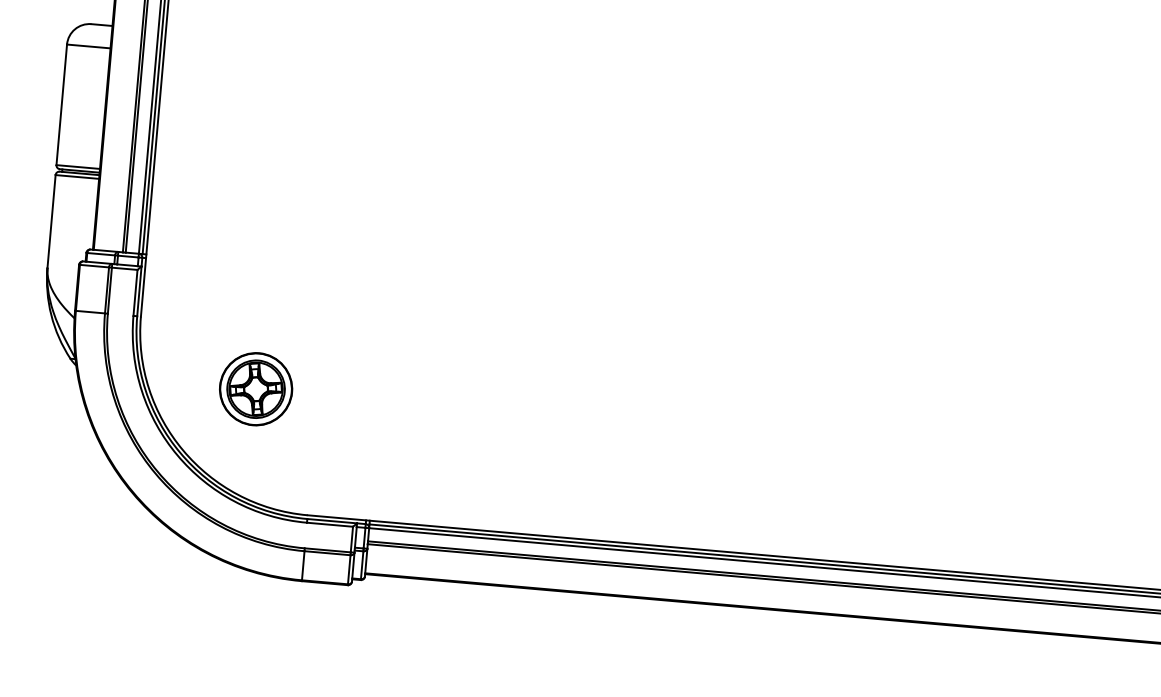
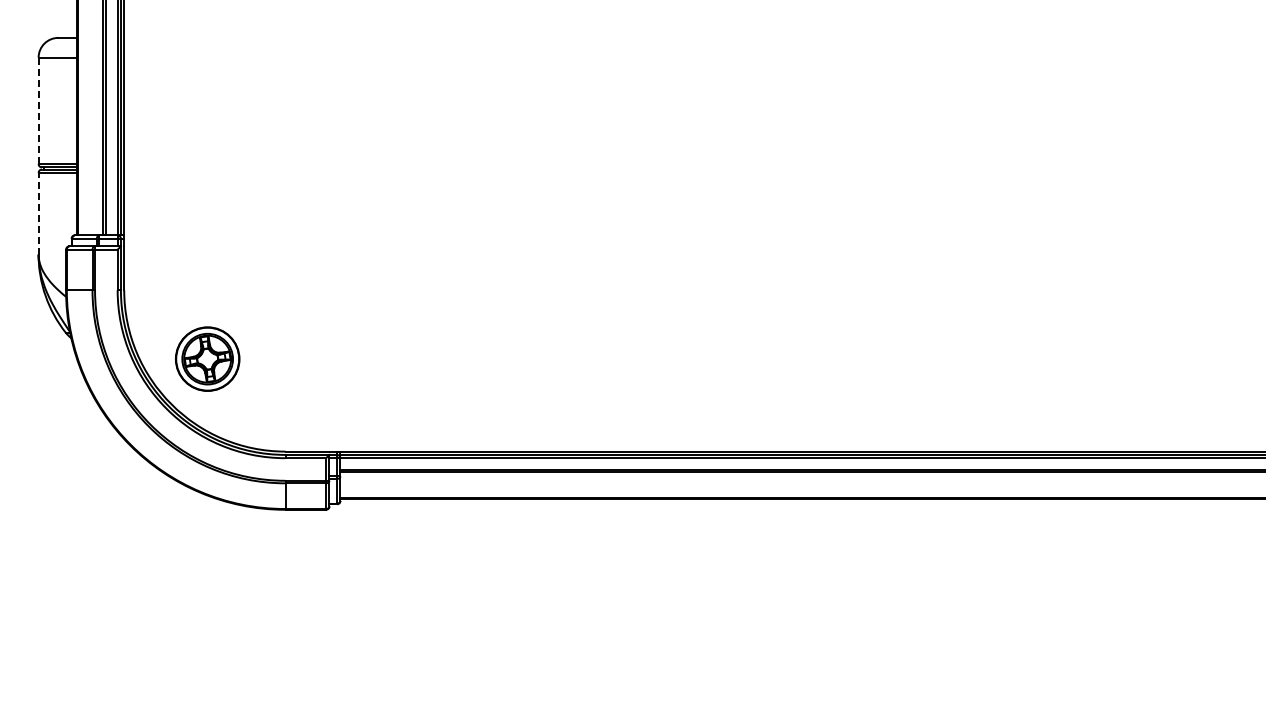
line: (61, 104) -> (38, 110), solid -> dashed
line: (51, 221) -> (38, 213), solid -> dashed
part: (255, 388) -> (207, 358), moved

